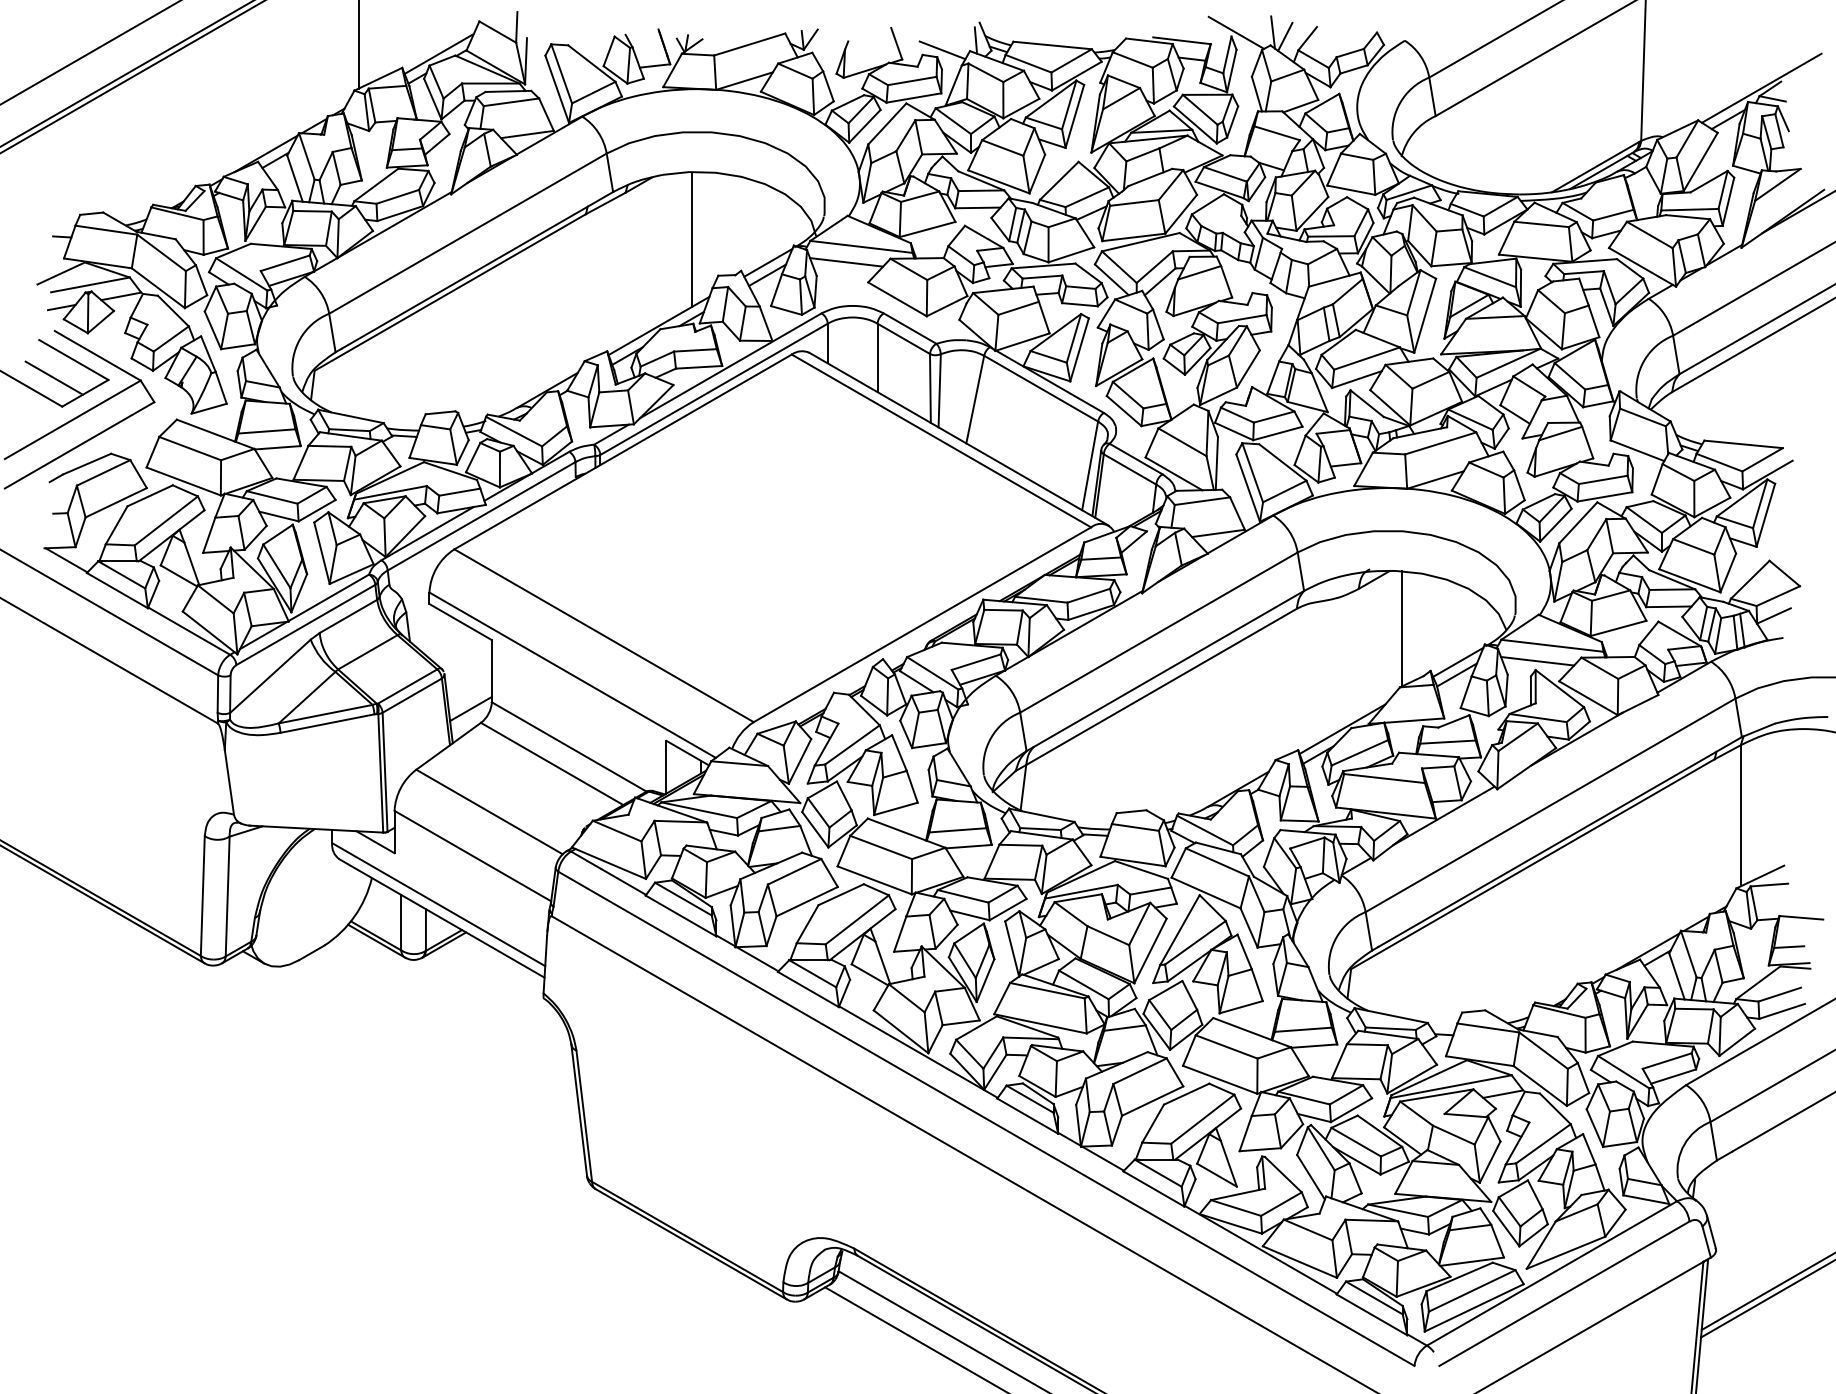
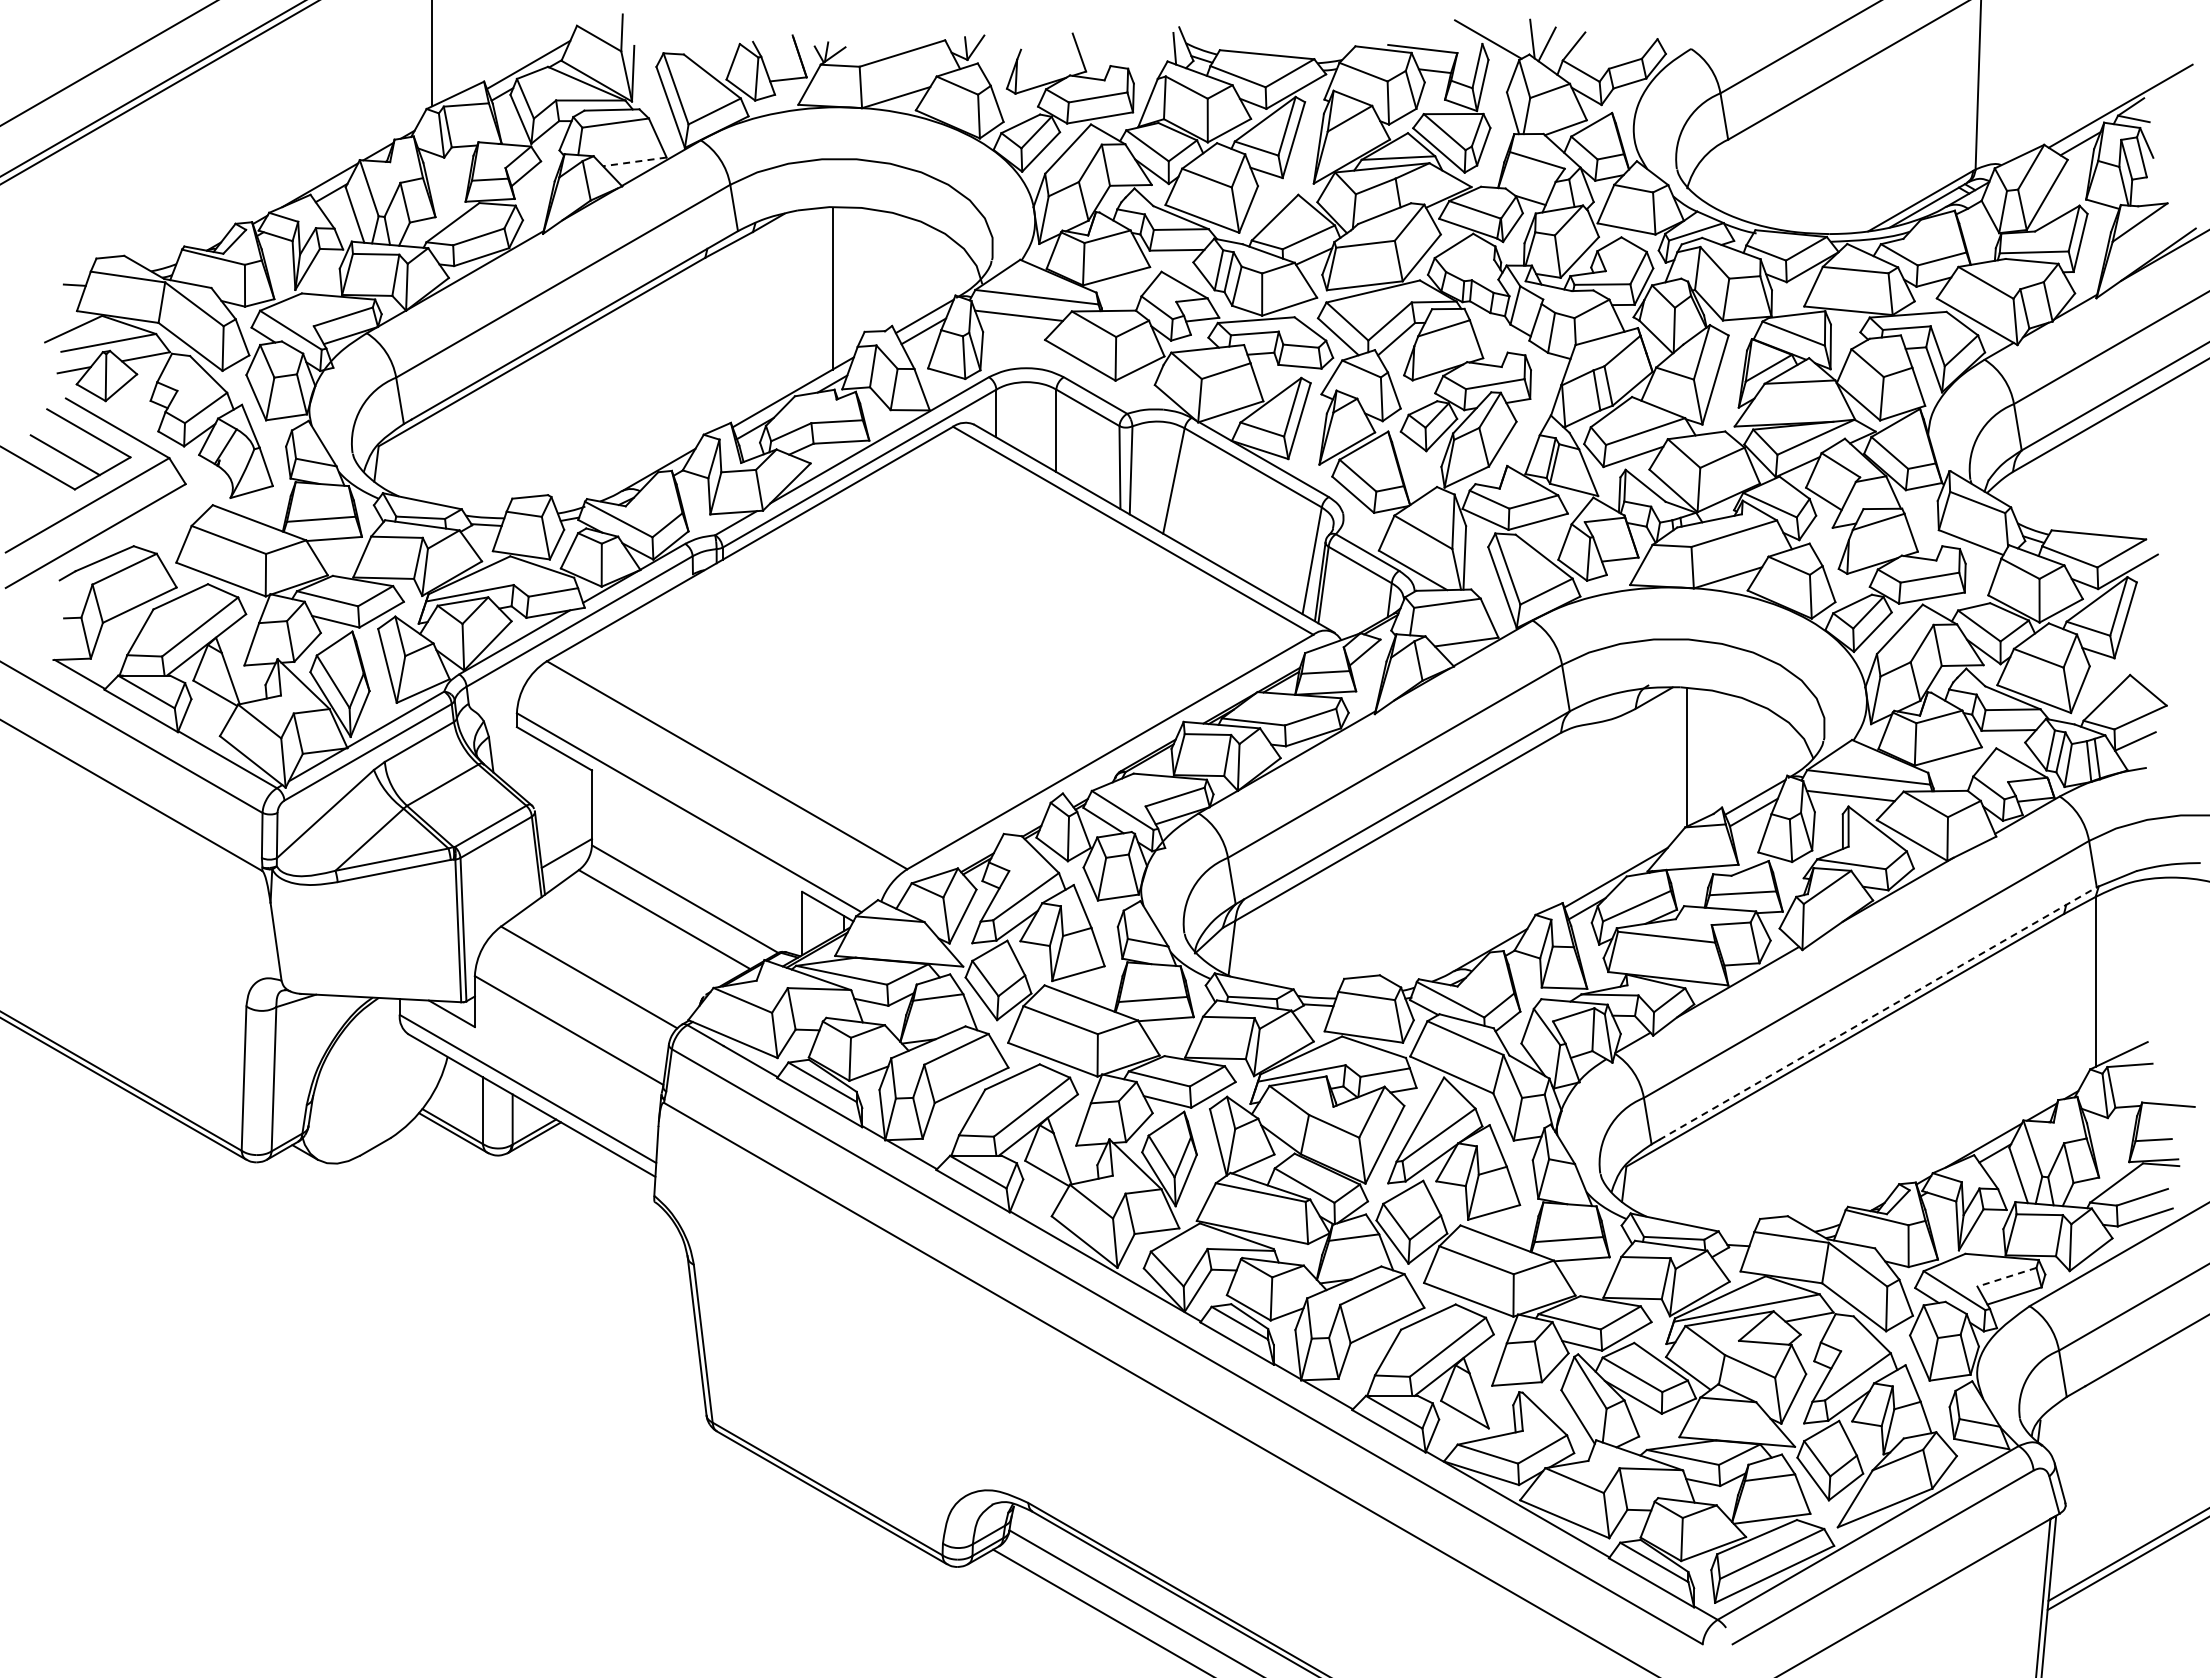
line: (942, 50) -> (1134, 60), removed
line: (527, 134) -> (634, 161), solid -> dashed
line: (1559, 841) -> (1877, 1013), solid -> dashed
line: (1666, 1061) -> (2006, 1277), solid -> dashed

